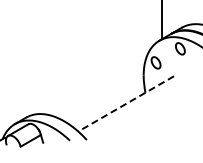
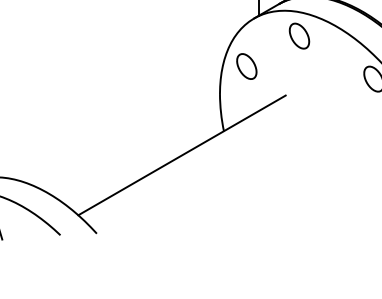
line: (125, 104) -> (180, 156), dashed -> solid

